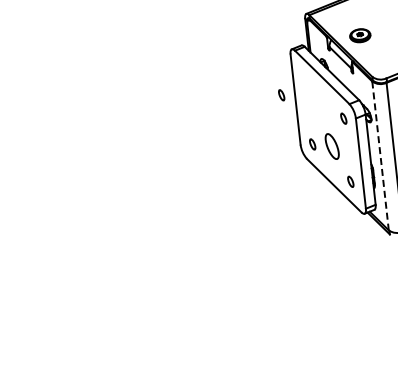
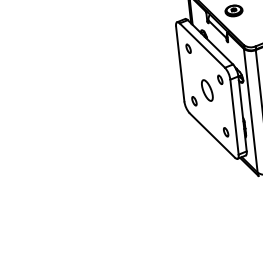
part: (281, 95) -> (188, 48), moved
part: (331, 146) -> (206, 90), moved
line: (380, 155) -> (250, 110), dashed -> solid

